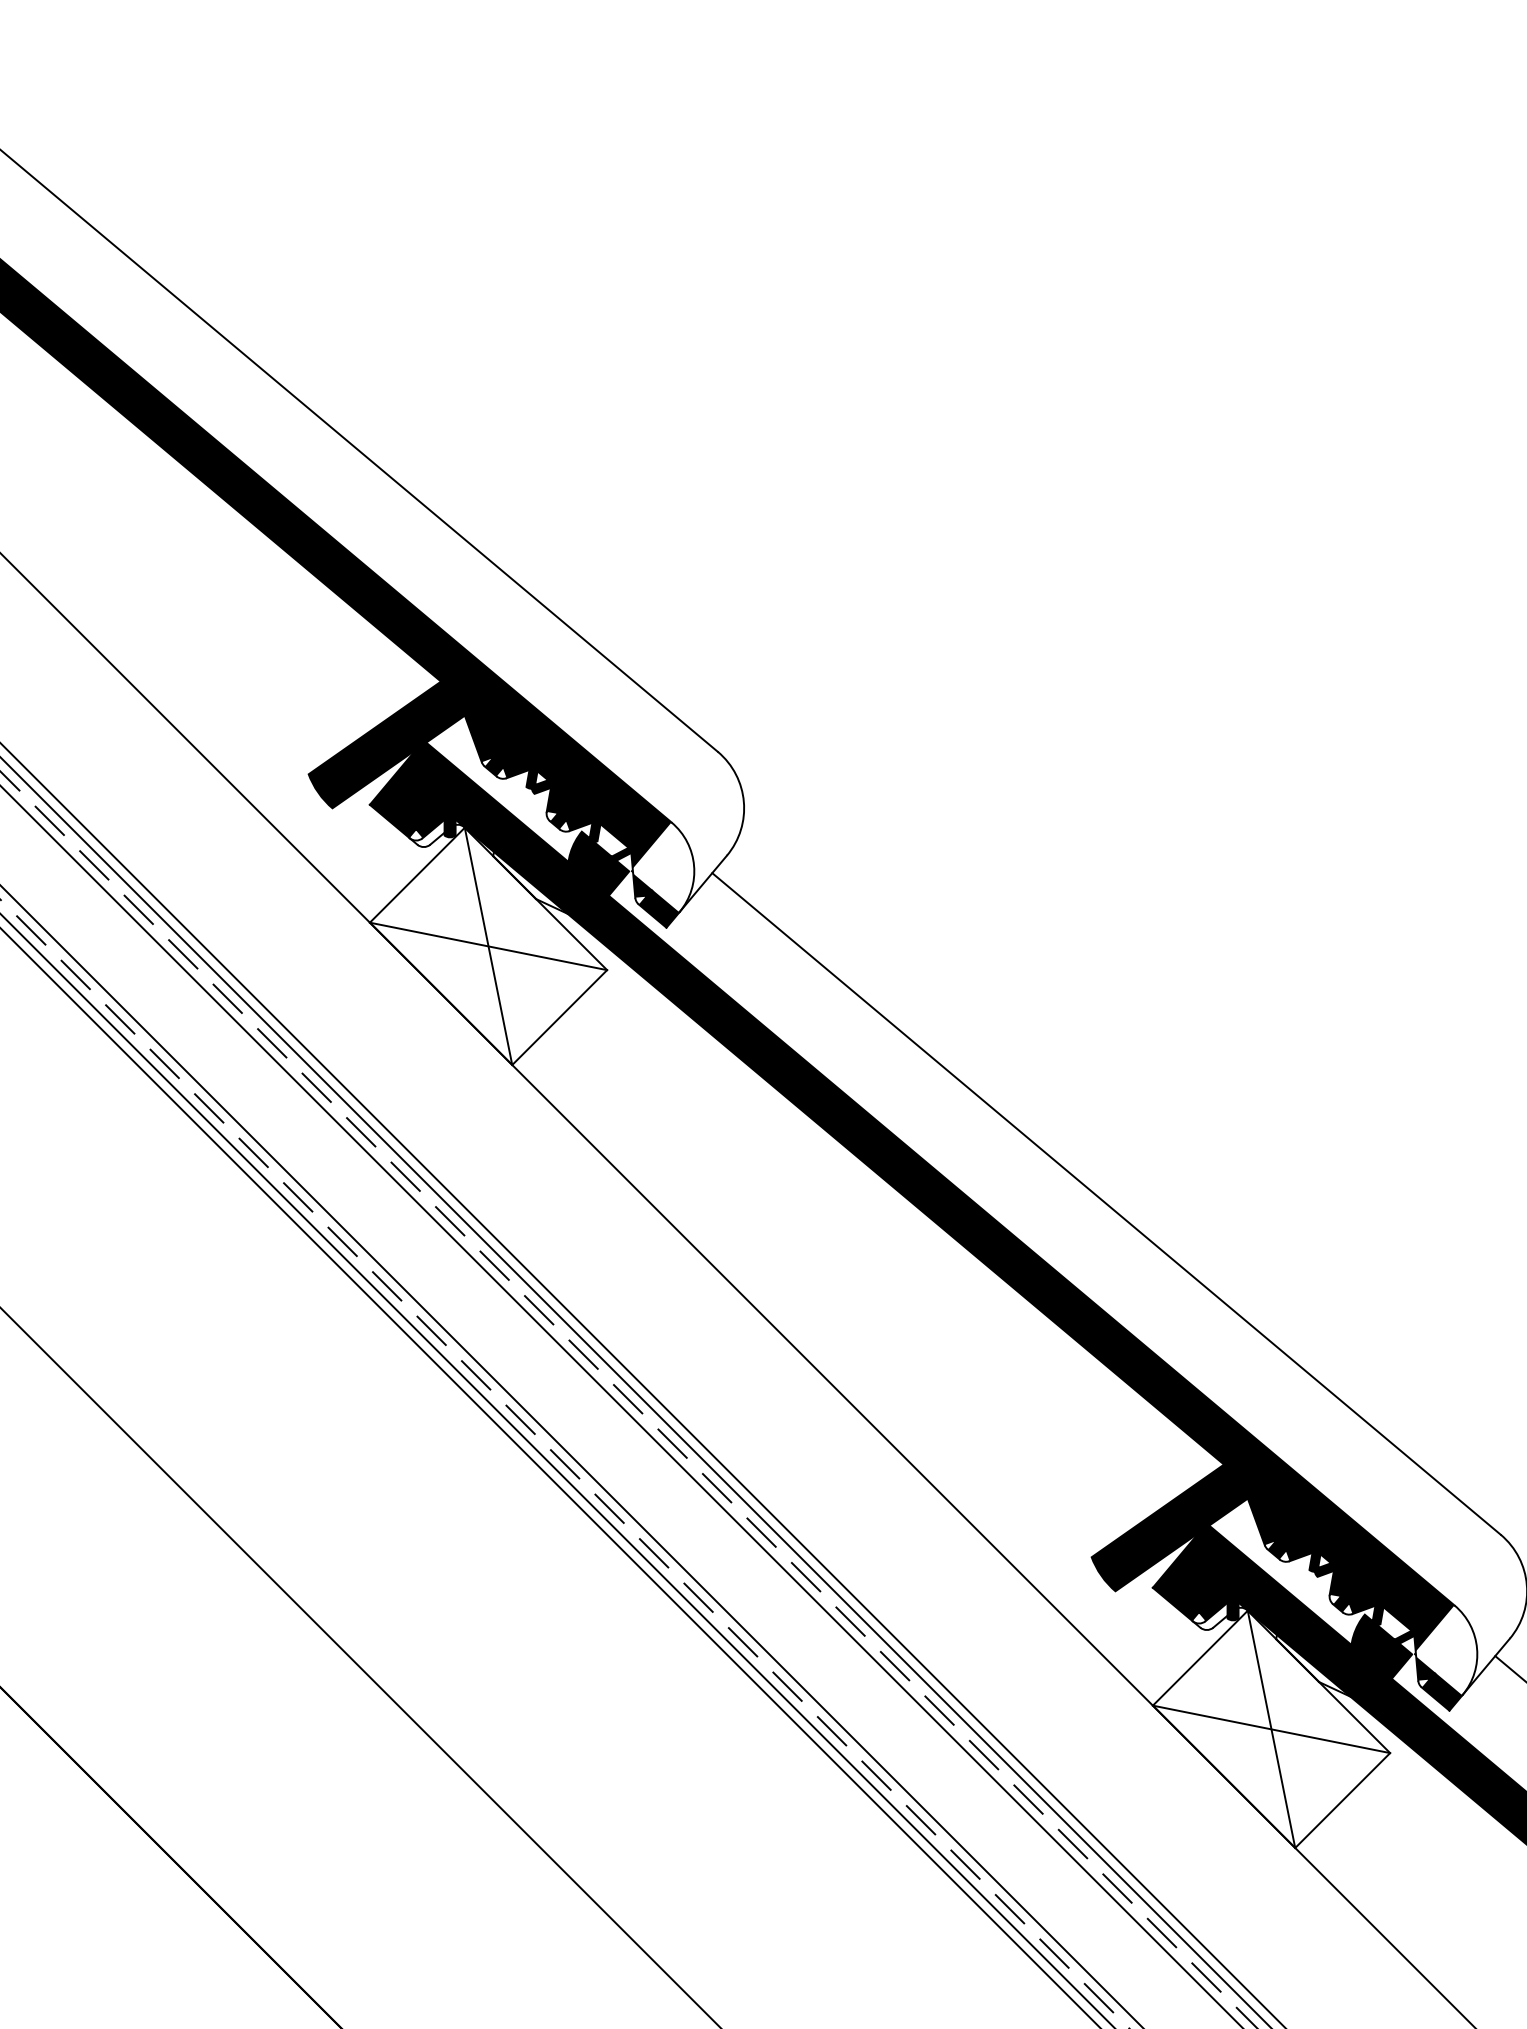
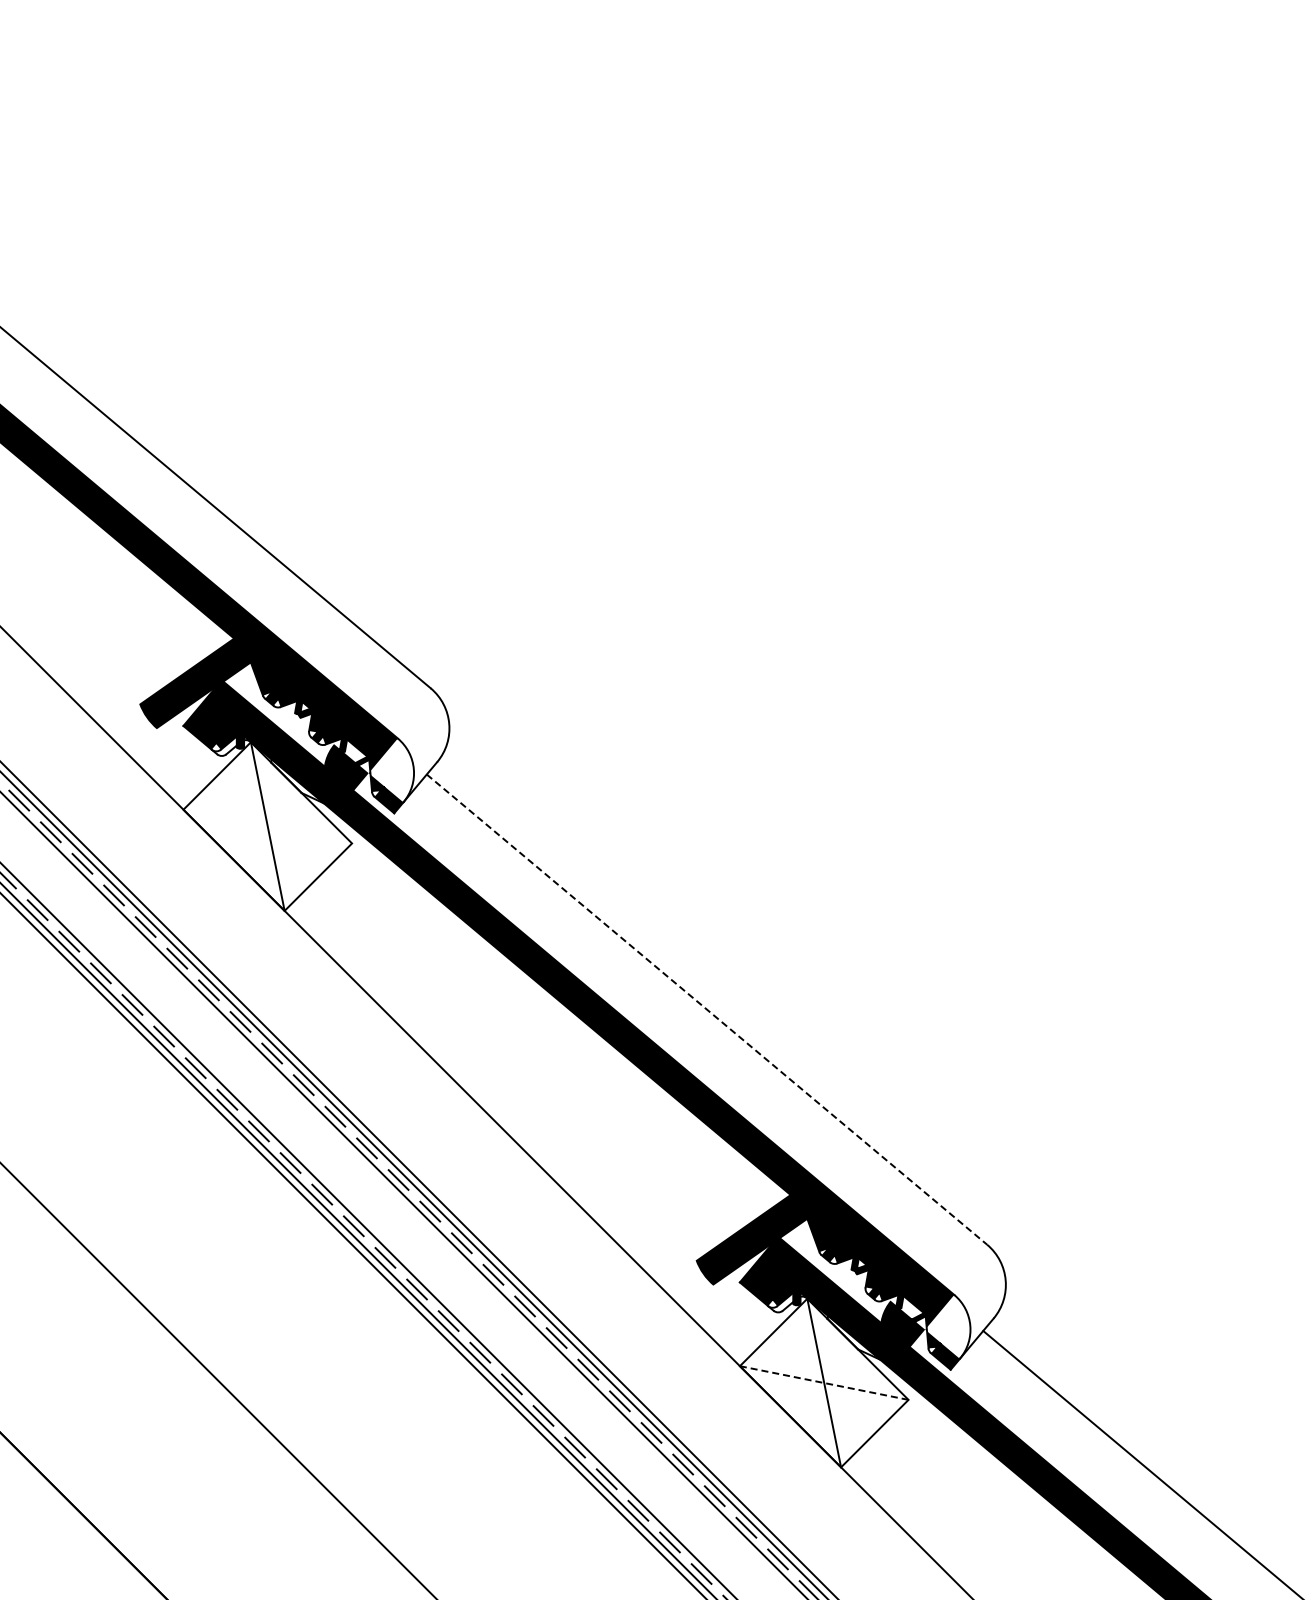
line: (488, 946) -> (267, 826), removed
line: (1105, 1203) -> (706, 1009), solid -> dashed
line: (1271, 1730) -> (824, 1383), solid -> dashed

